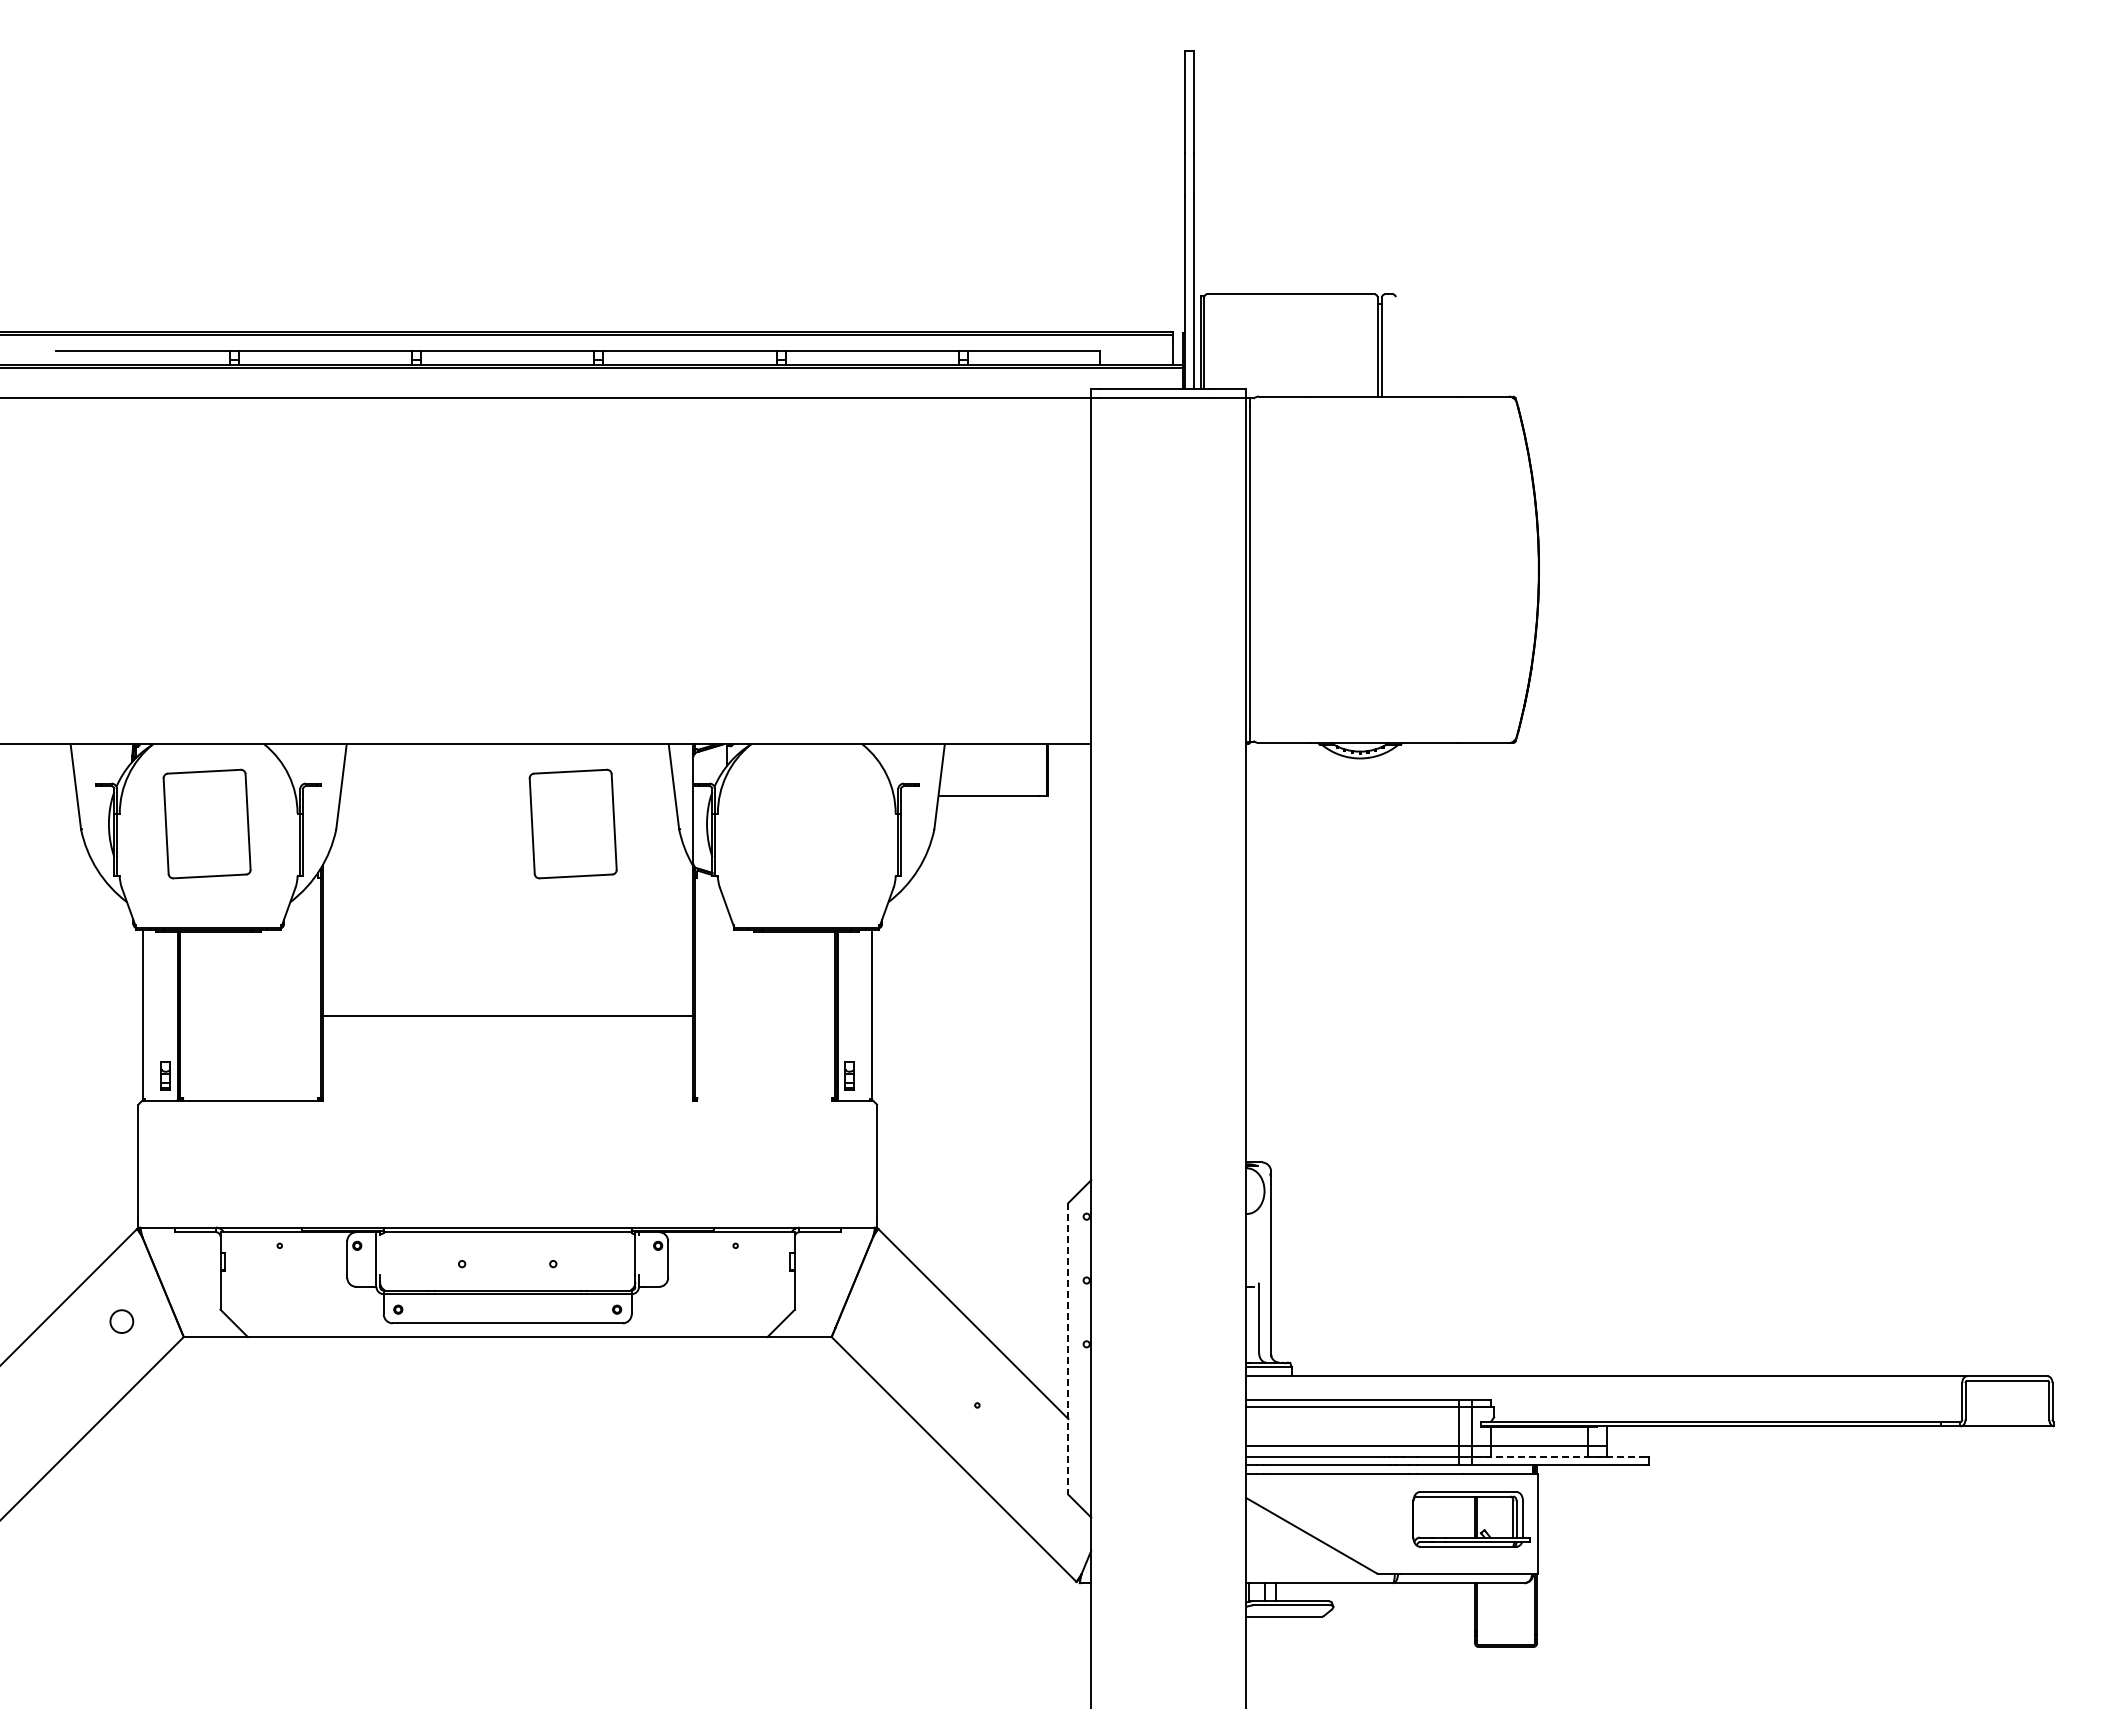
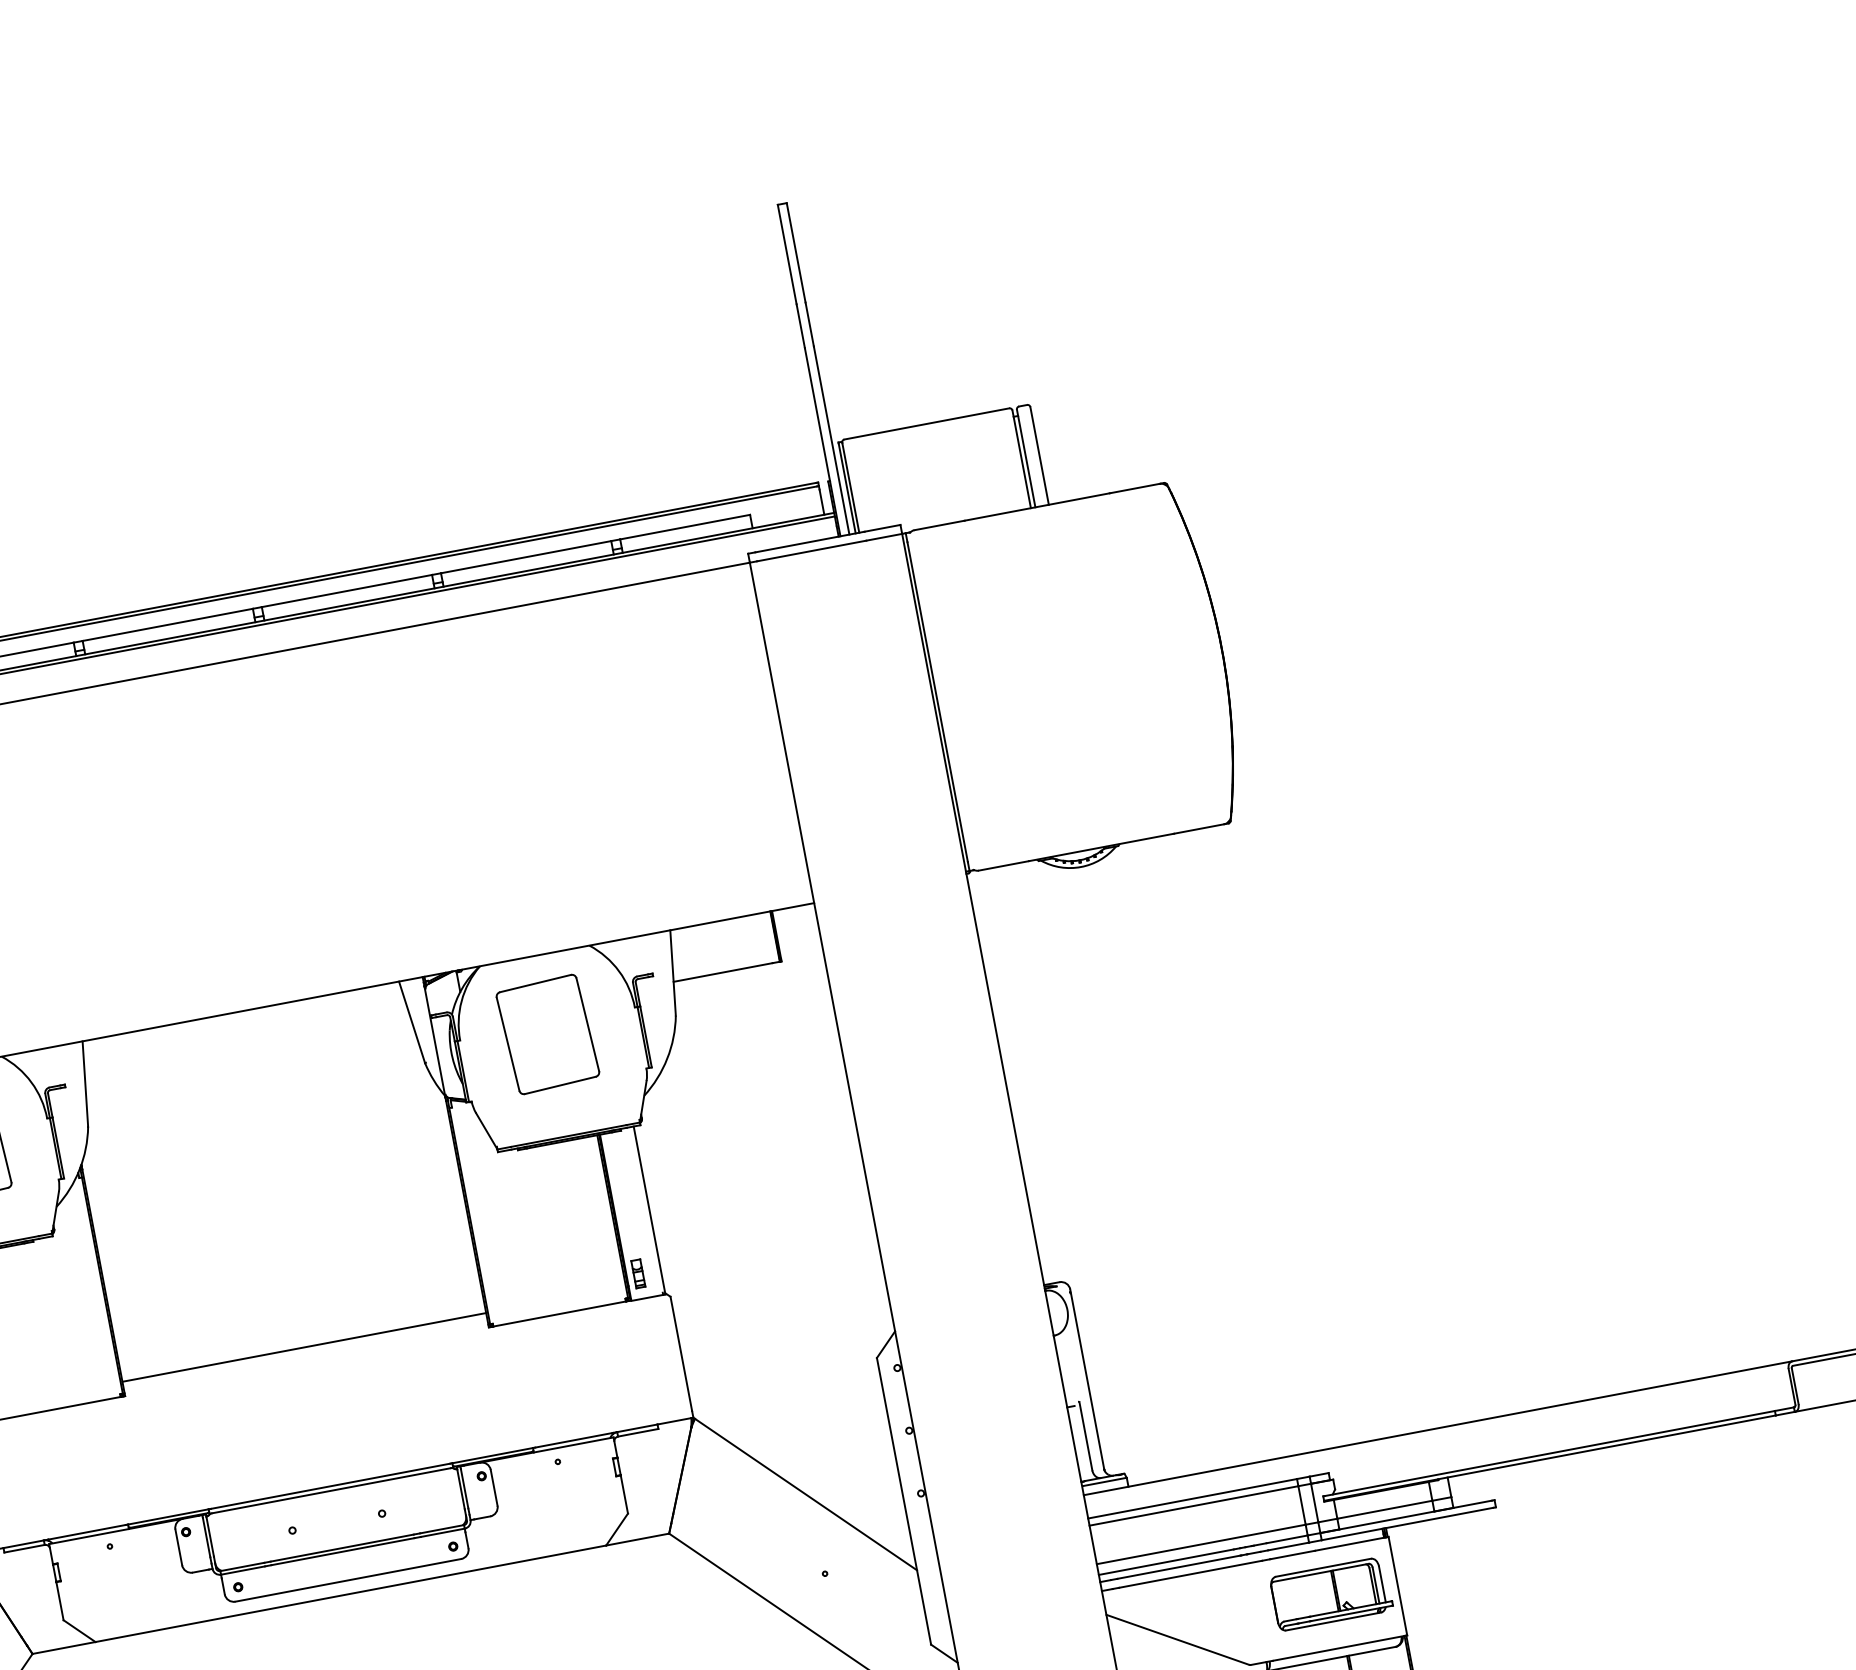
line: (1395, 346) -> (1039, 455), added
part: (572, 823) -> (547, 1034), moved
line: (507, 1016) -> (304, 1347), moved
line: (764, 1100) -> (559, 1313), added
line: (380, 1254) -> (210, 1536), added
line: (639, 1254) -> (465, 1488), added
line: (1068, 1348) -> (904, 1500), dashed -> solid
line: (1558, 1457) -> (1405, 1517), dashed -> solid

